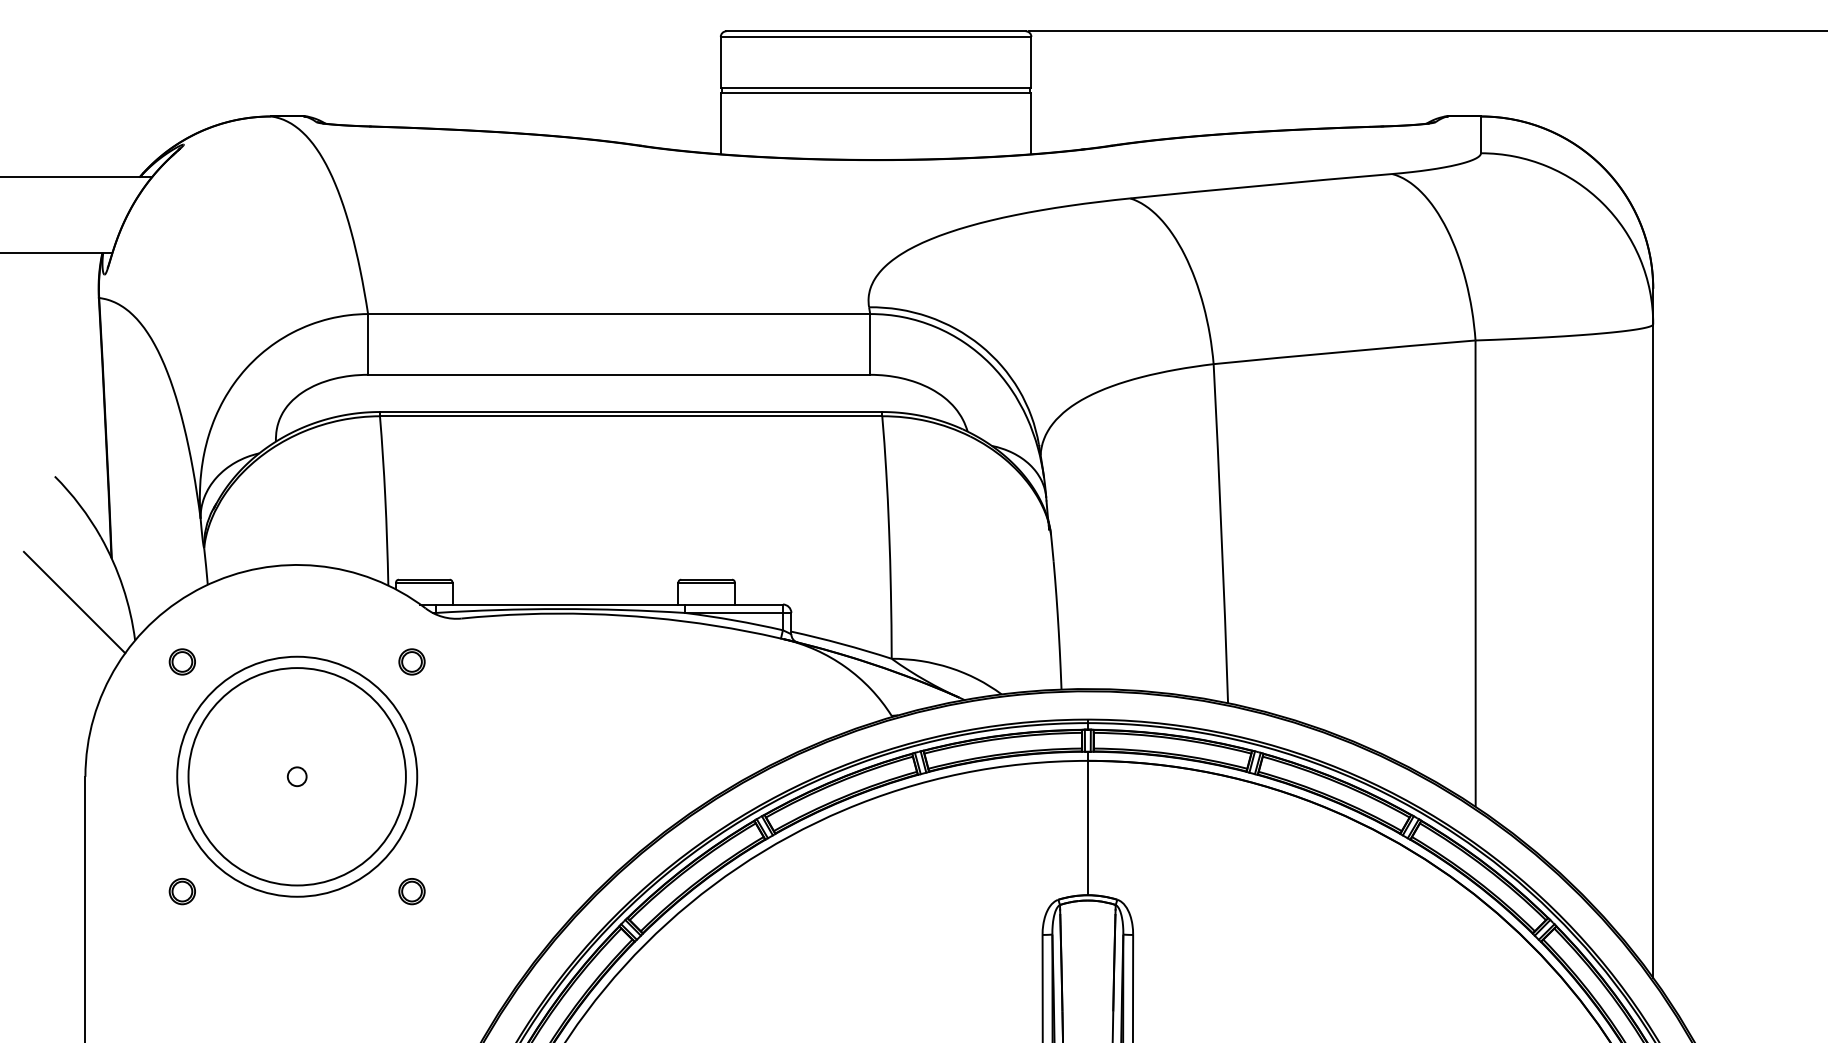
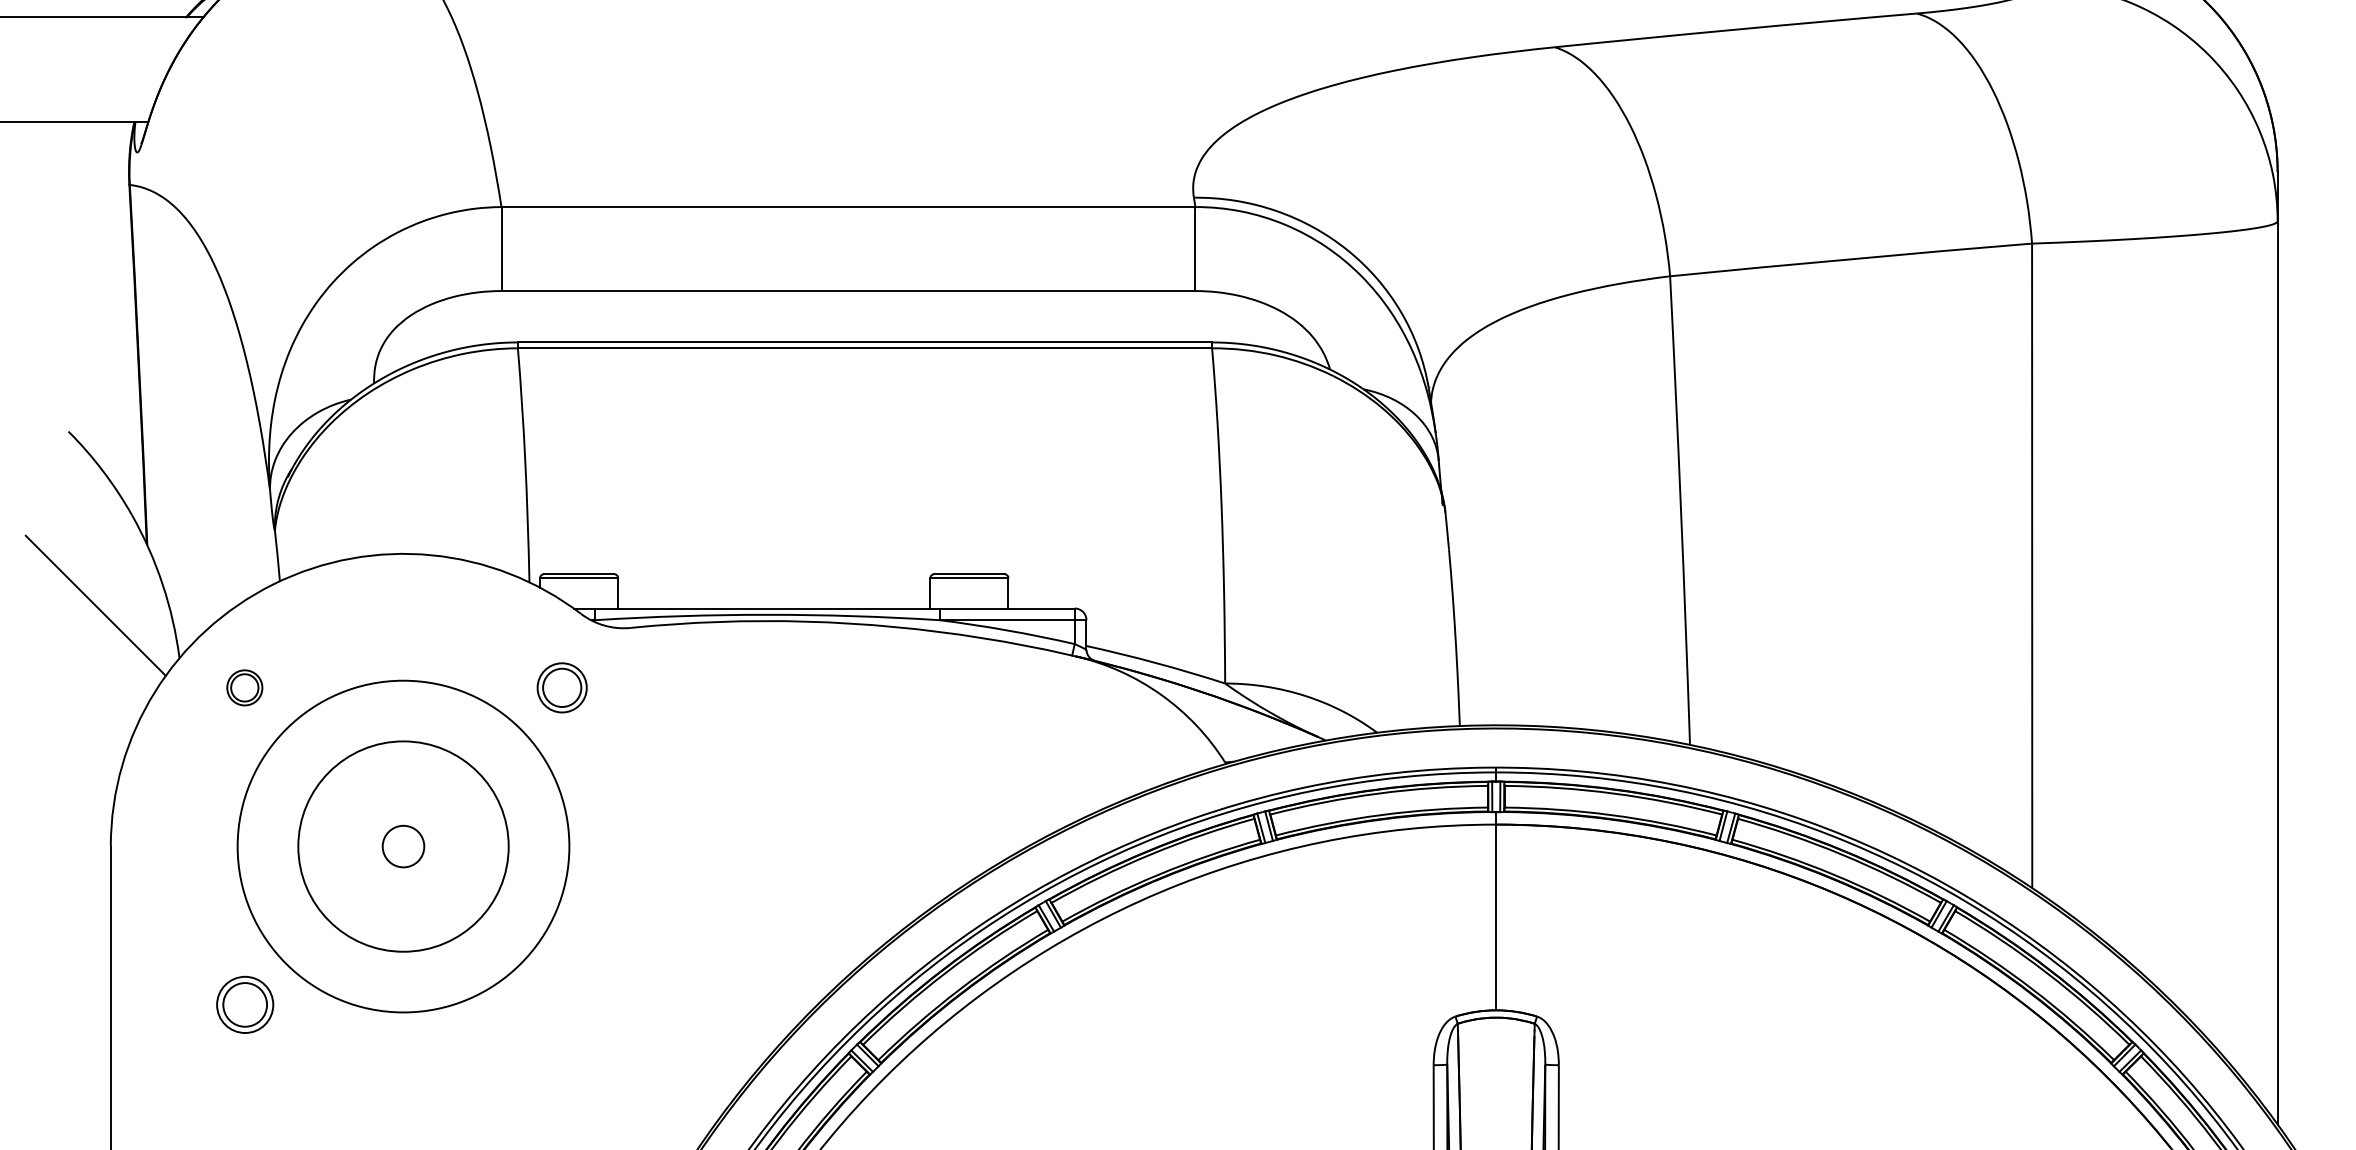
part: (411, 661) -> (561, 687), size x1.4
circle: (296, 776) -> (402, 846), size x0.7
circle: (296, 776) -> (402, 846), size x1.6
part: (181, 891) -> (243, 1005), size x1.6
part: (411, 891) -> (561, 1005), removed

